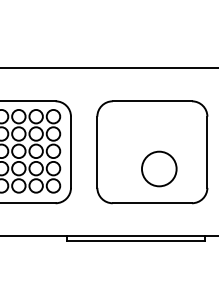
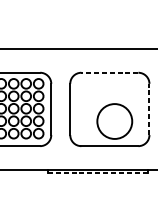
line: (152, 101) -> (109, 72), solid -> dashed
line: (207, 152) -> (149, 109), solid -> dashed
circle: (159, 168) -> (114, 121), size x1.4
line: (135, 241) -> (97, 173), solid -> dashed

